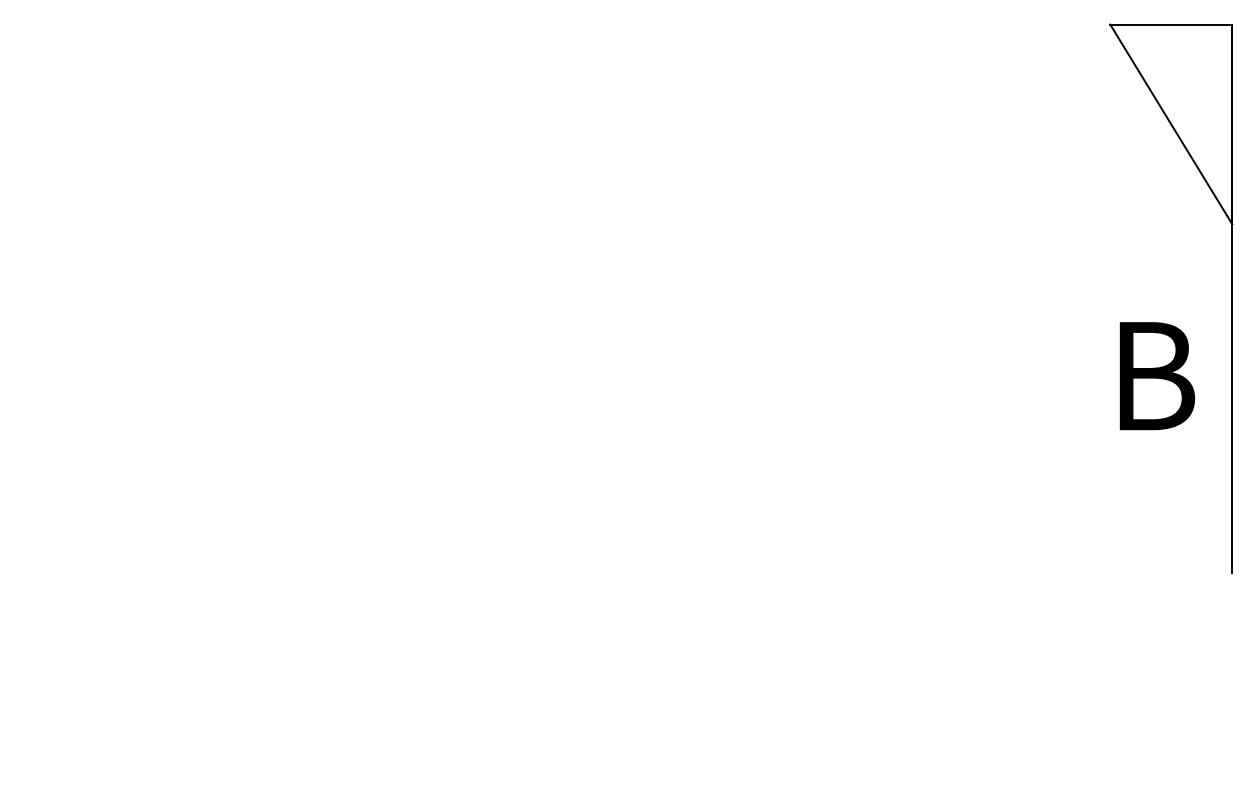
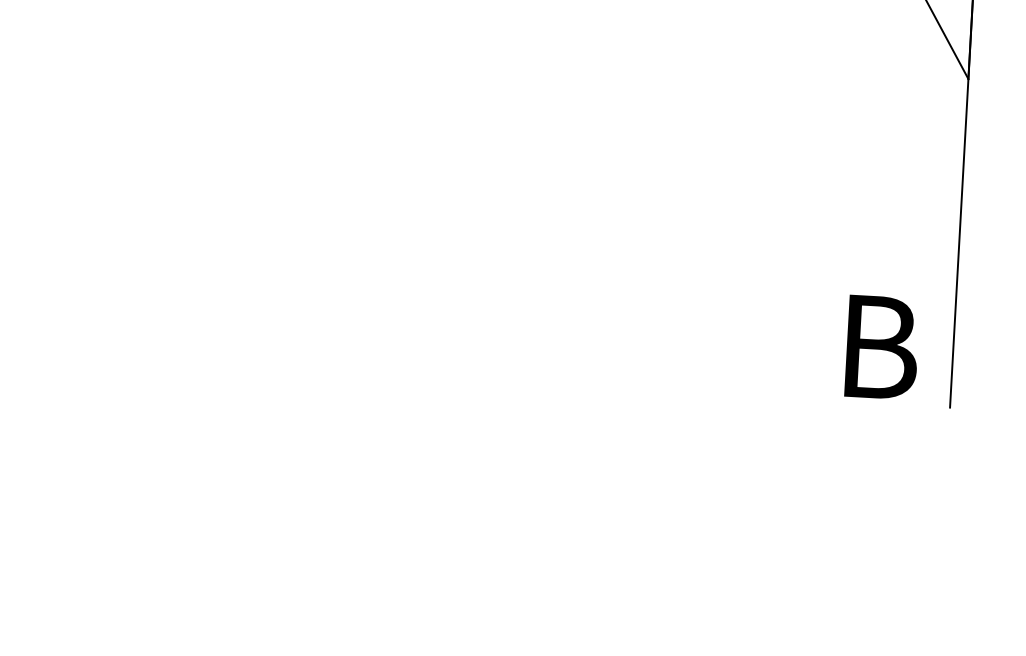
text: (1157, 376) -> (882, 347), moved

